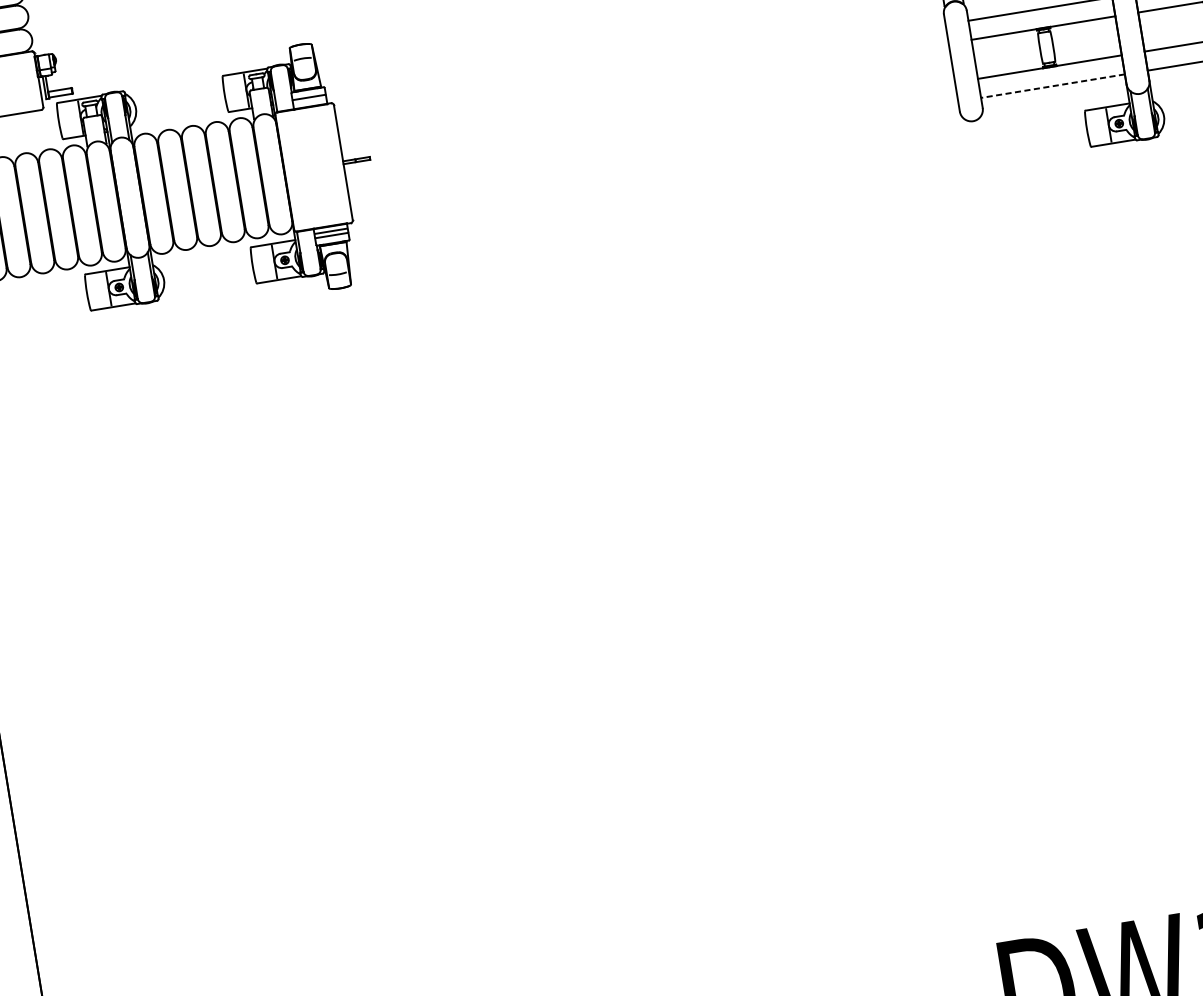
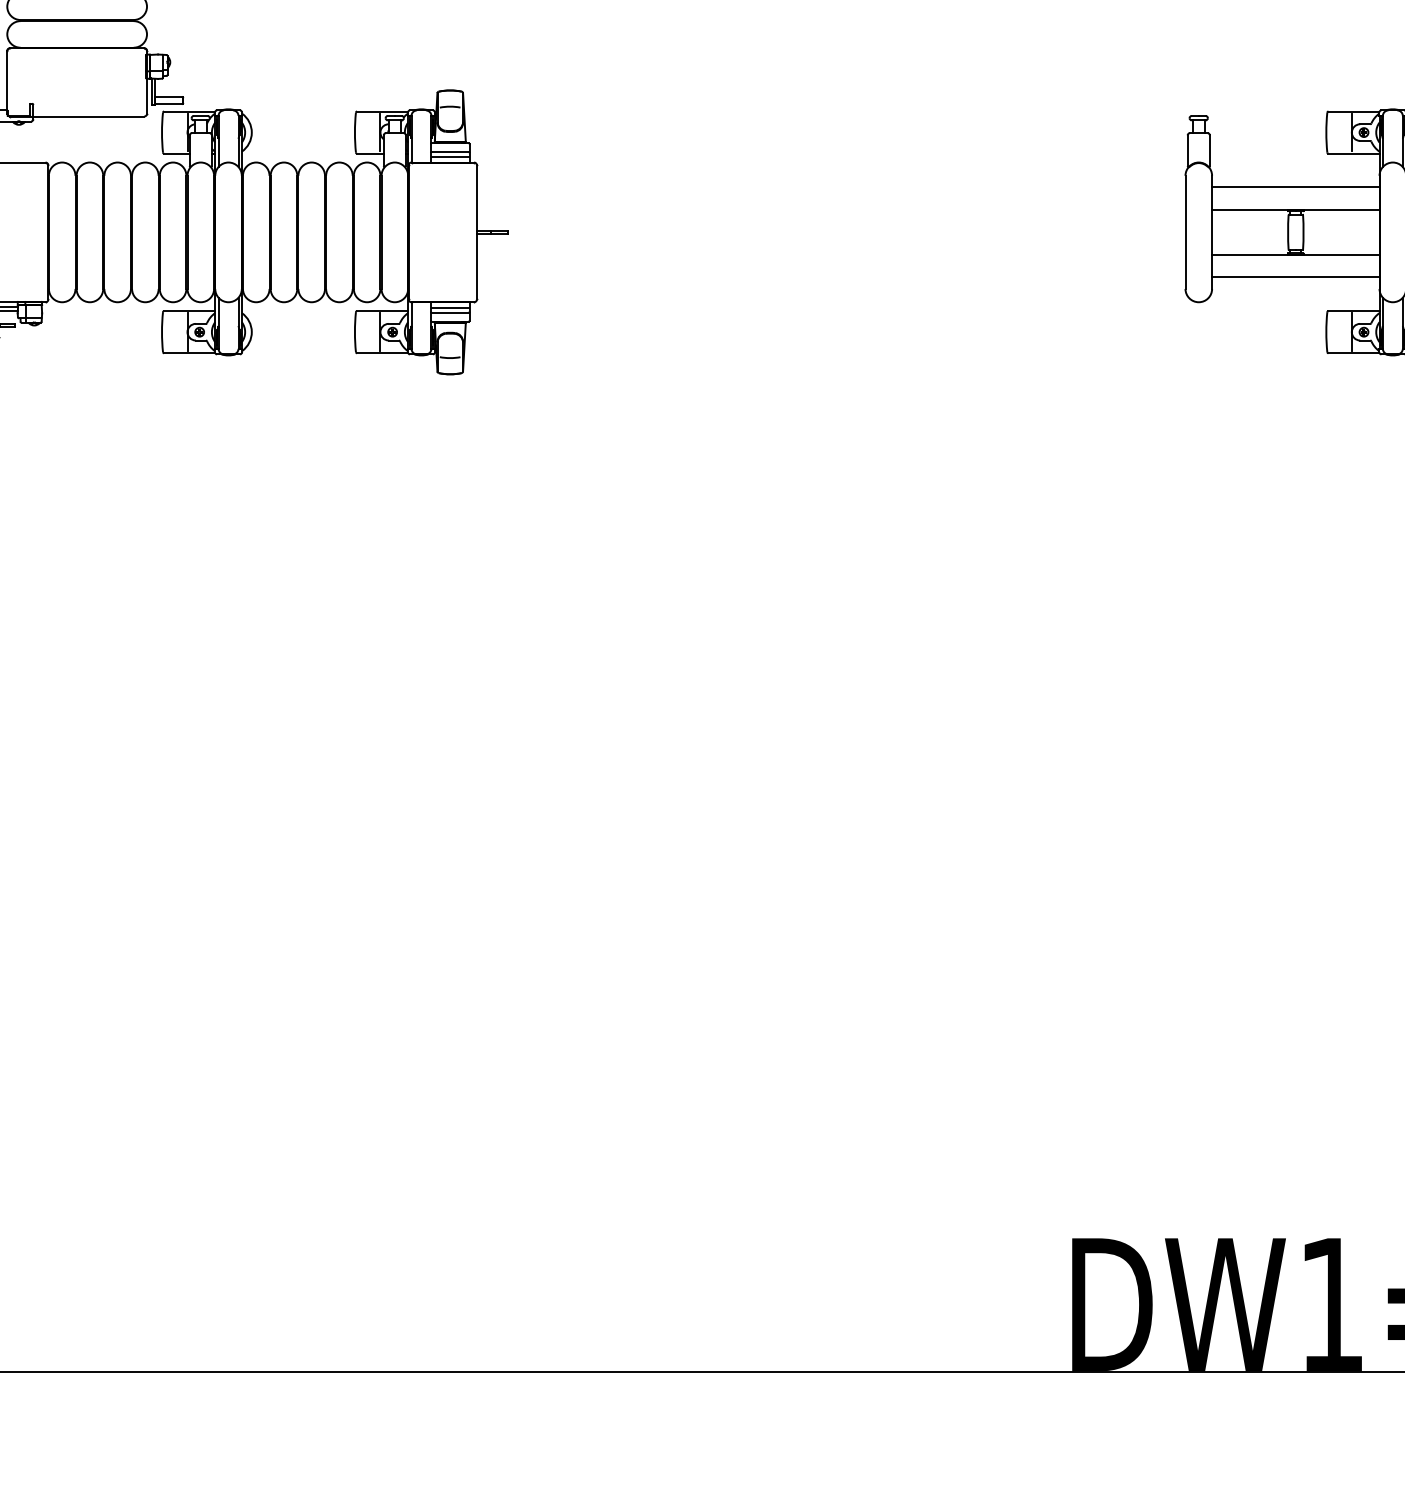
line: (1052, 86) -> (1295, 277), dashed -> solid
line: (309, 102) -> (449, 157), added

